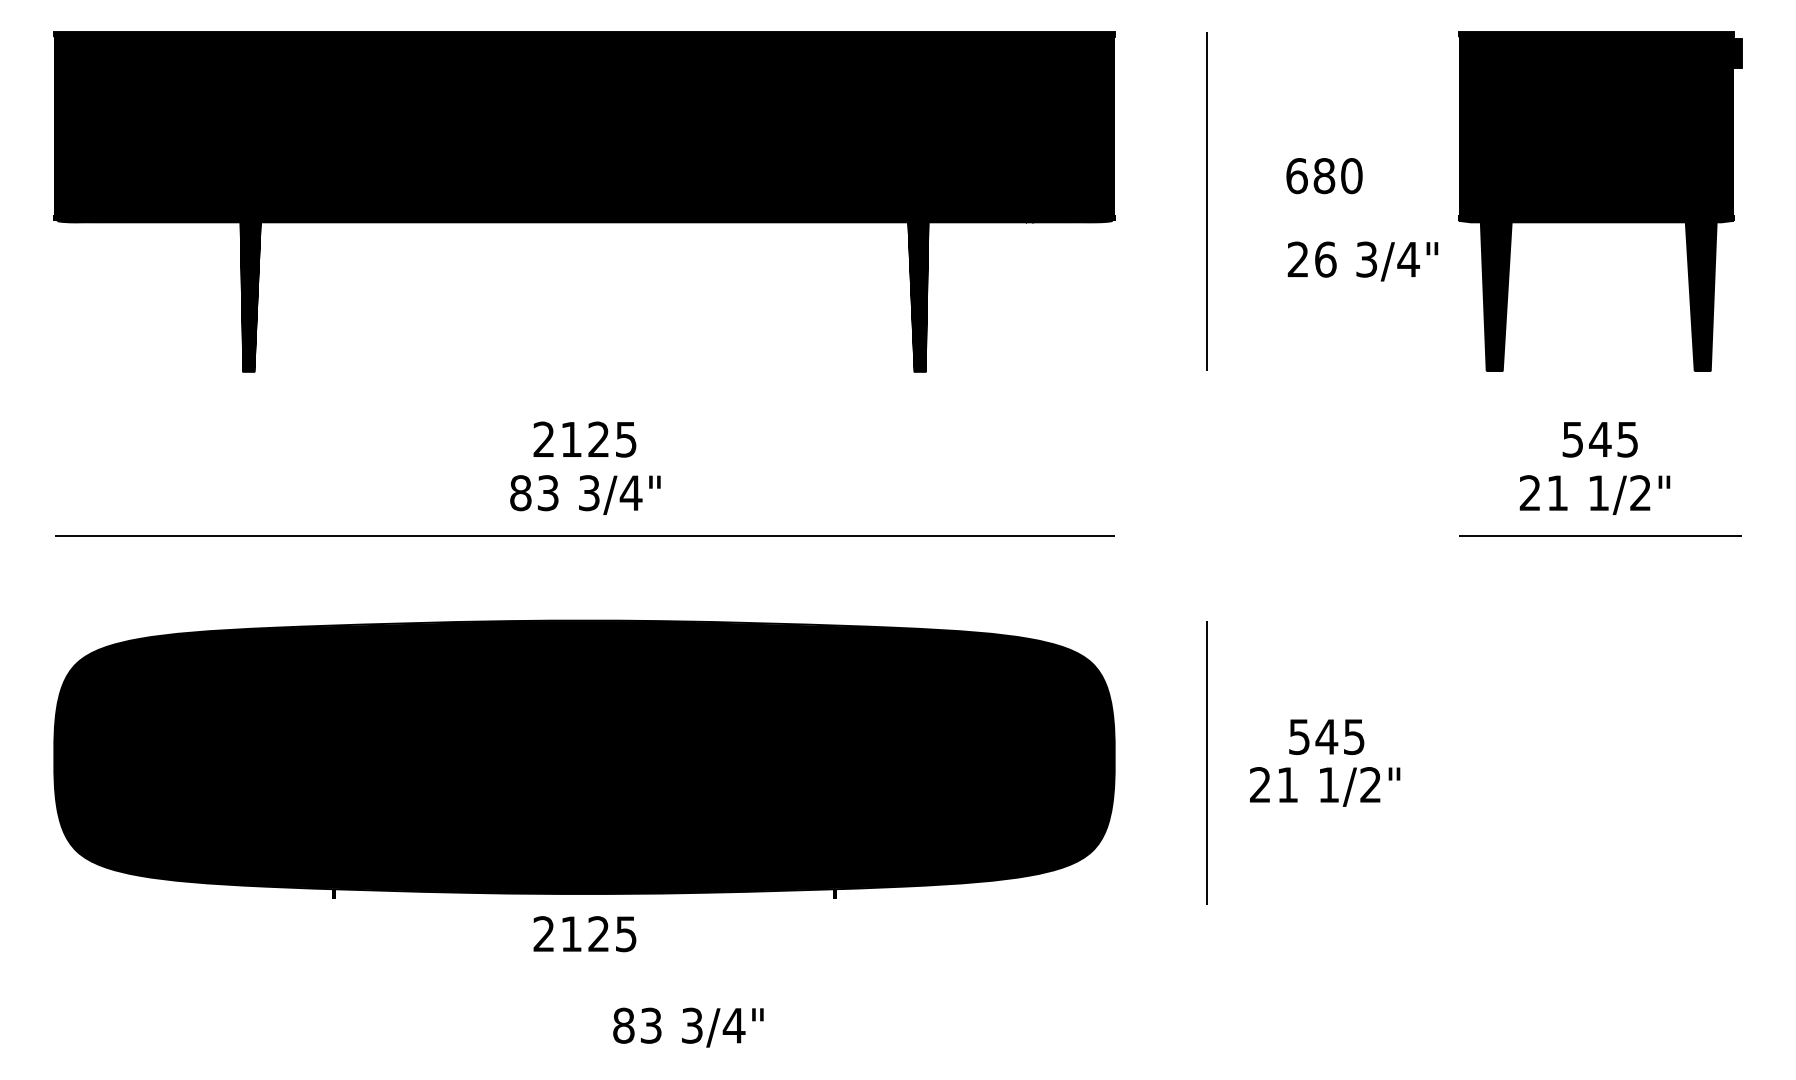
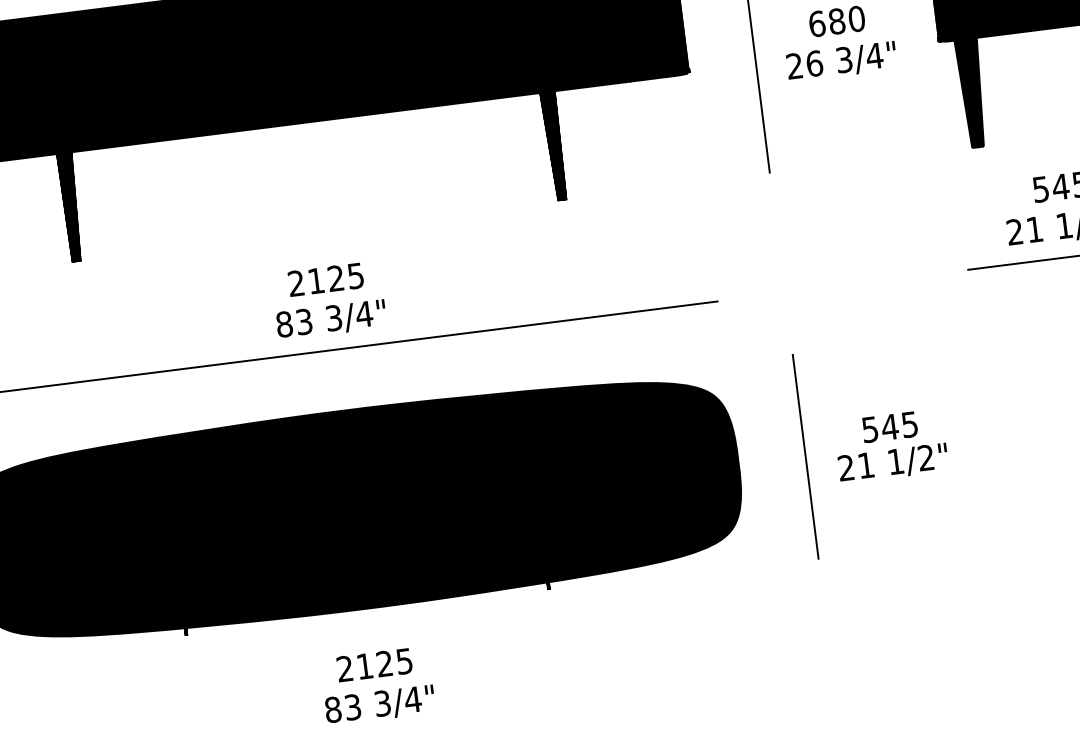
text: (1362, 261) -> (841, 61), moved
text: (584, 934) -> (374, 665), moved
text: (688, 1027) -> (380, 705), moved

